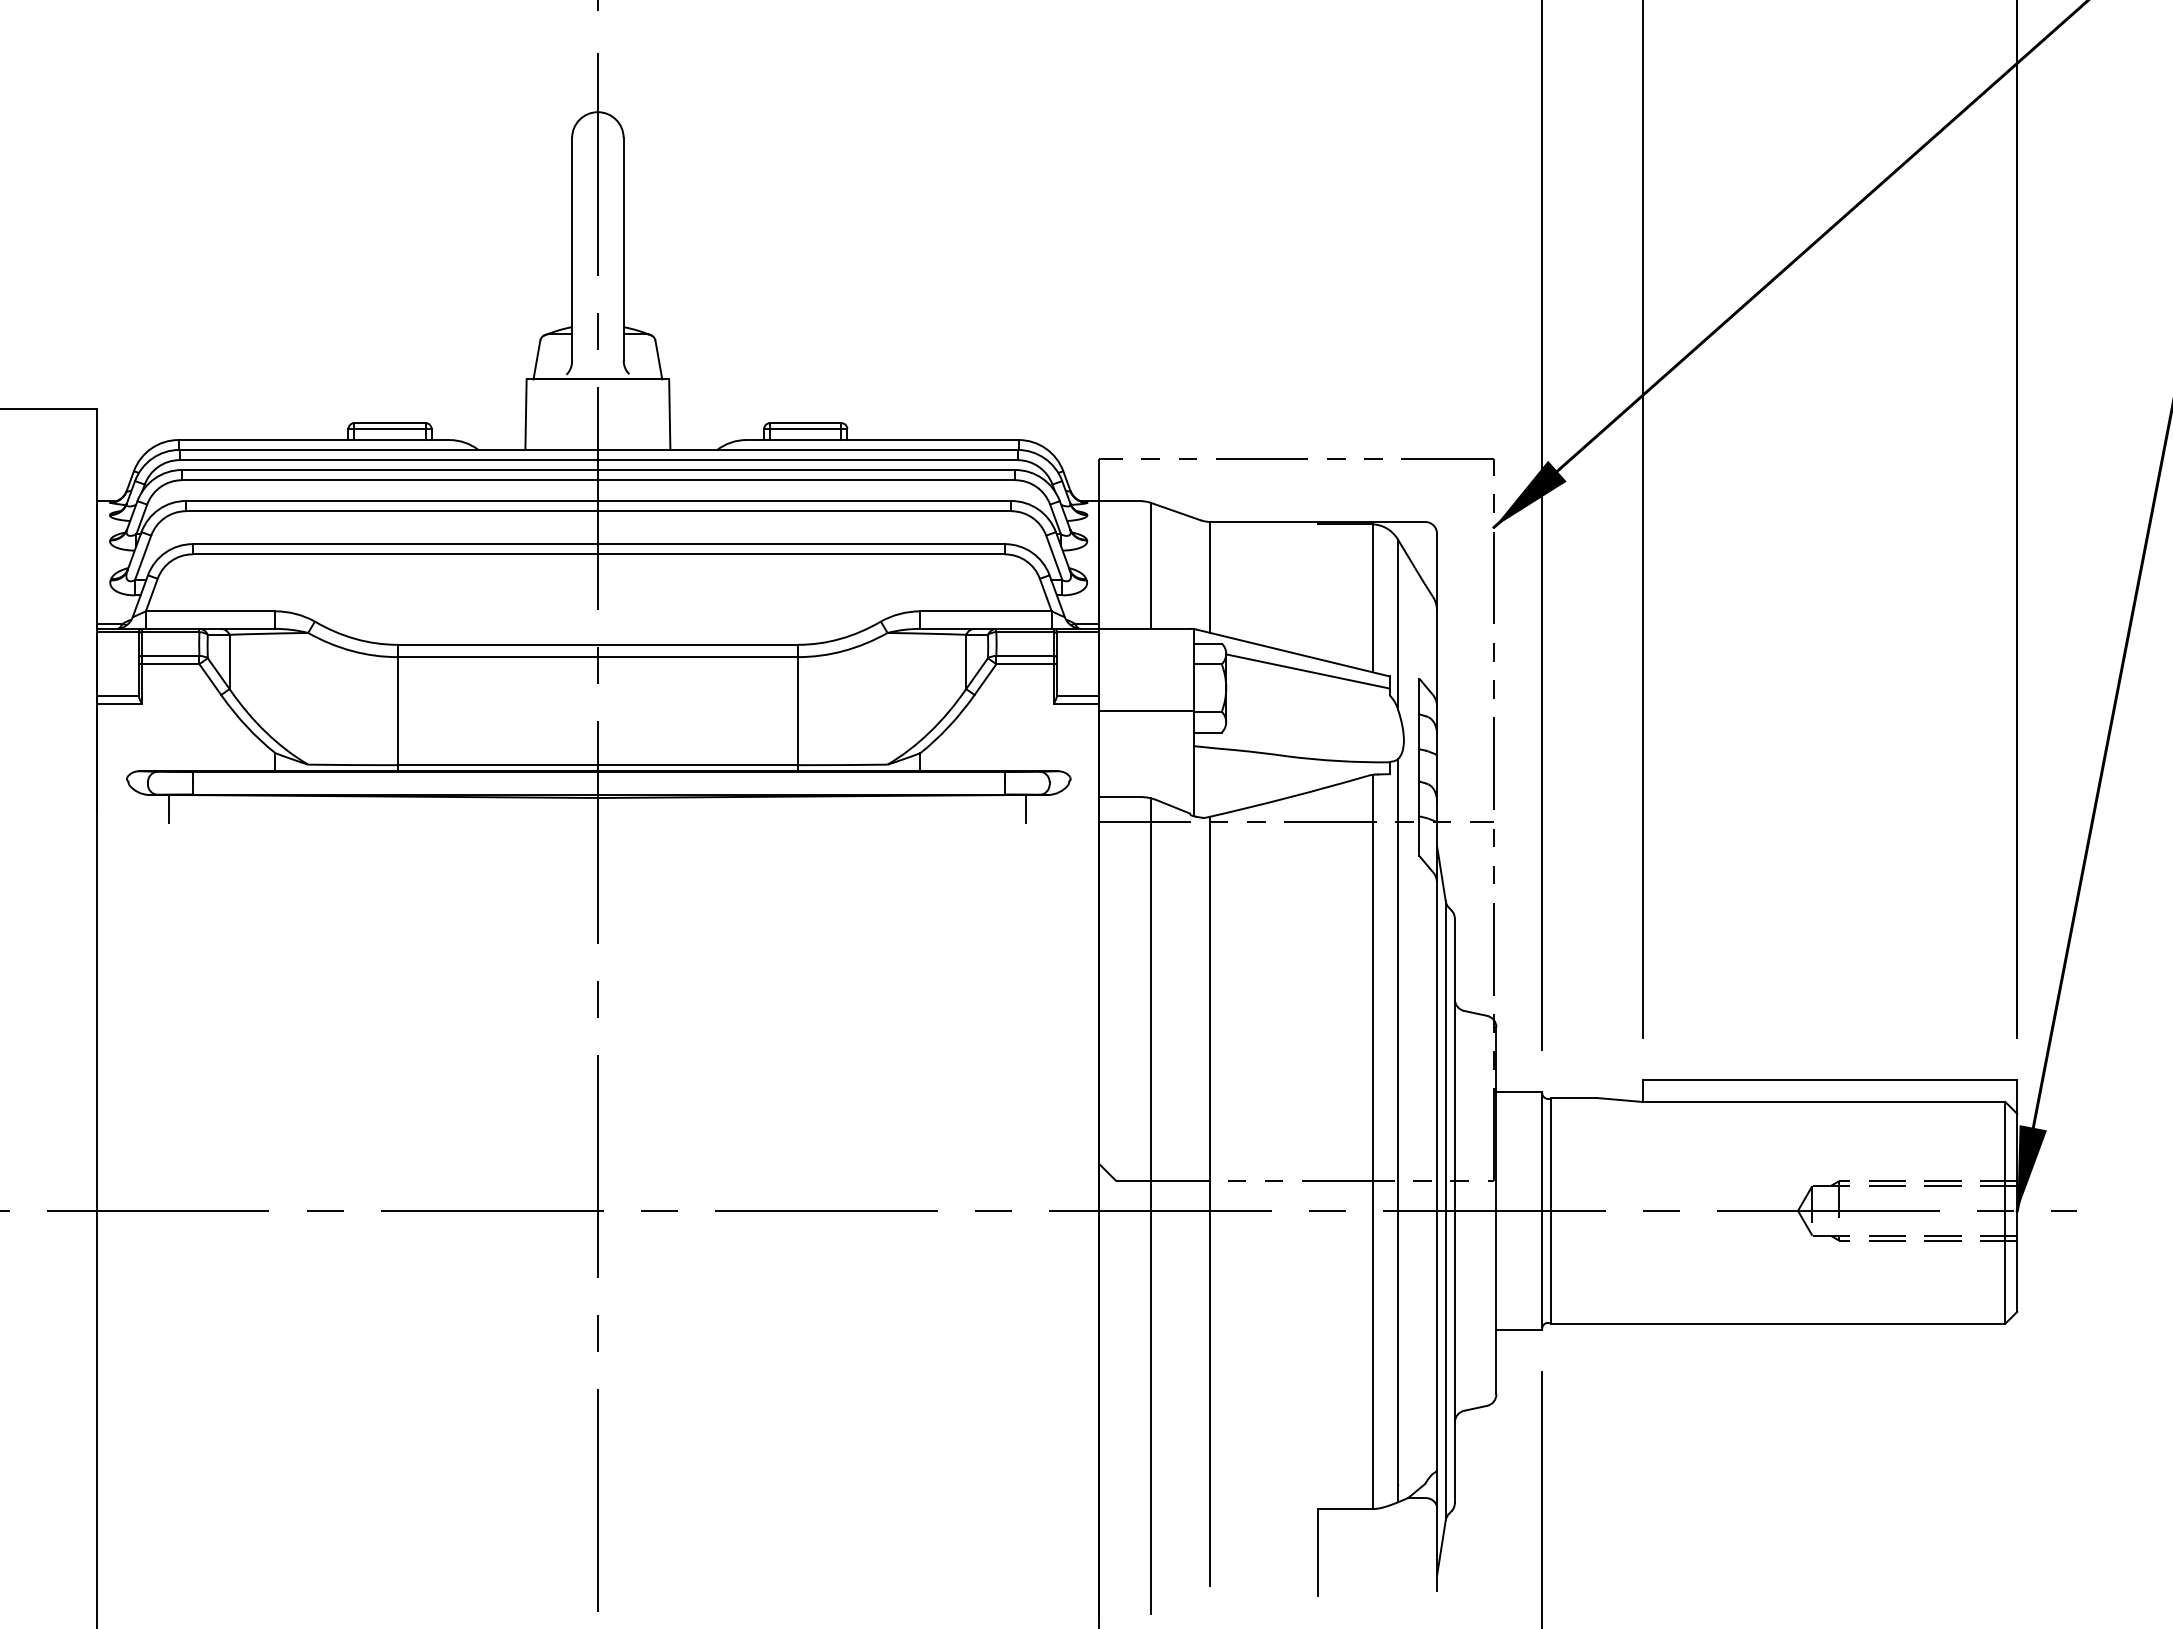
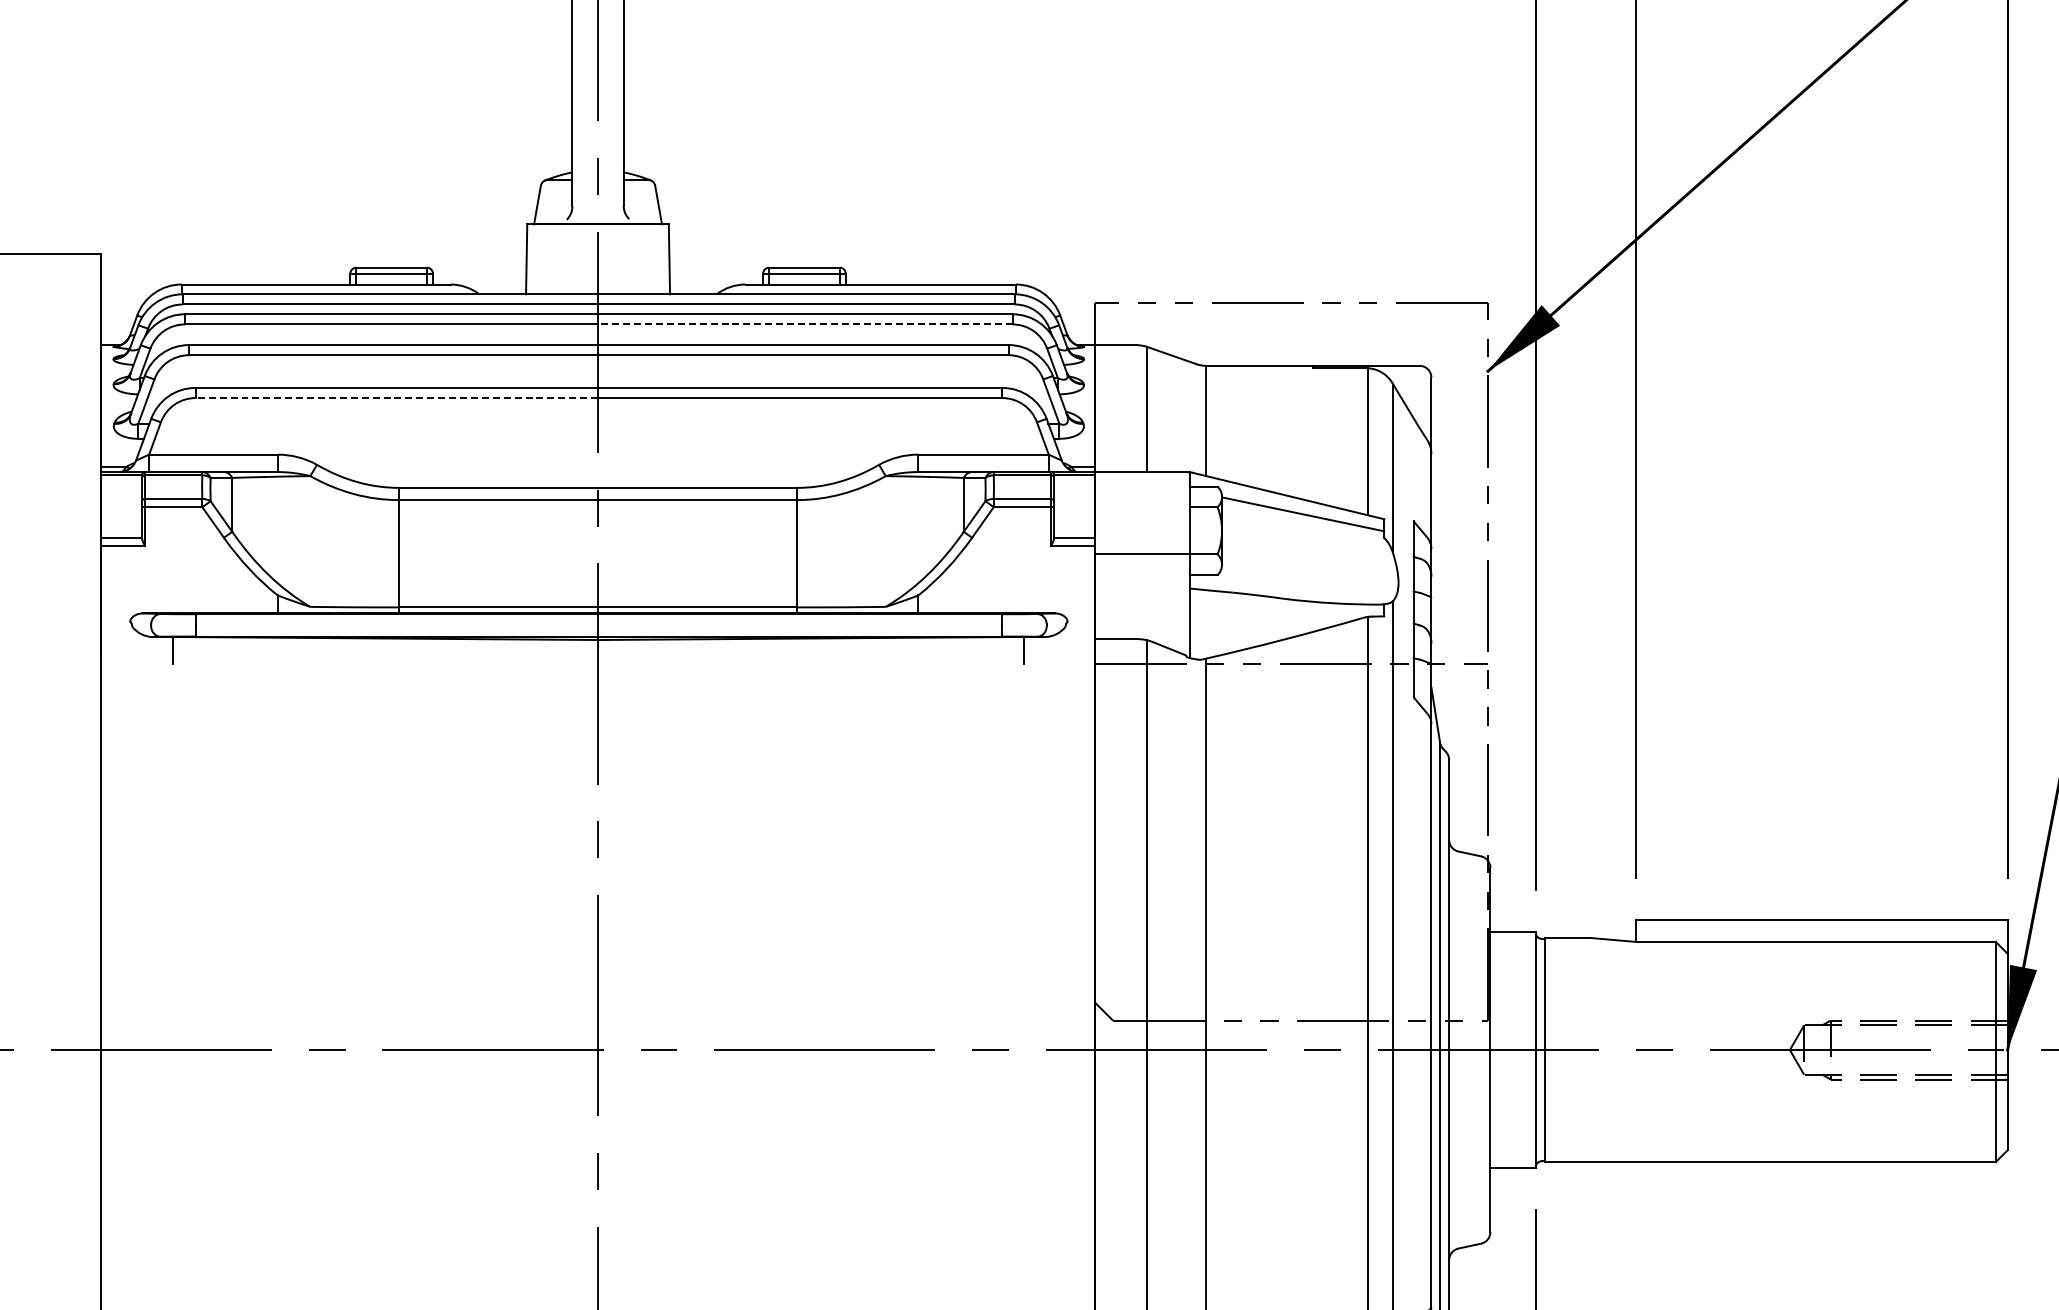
line: (806, 480) -> (805, 324), solid -> dashed
line: (395, 554) -> (397, 398), solid -> dashed

